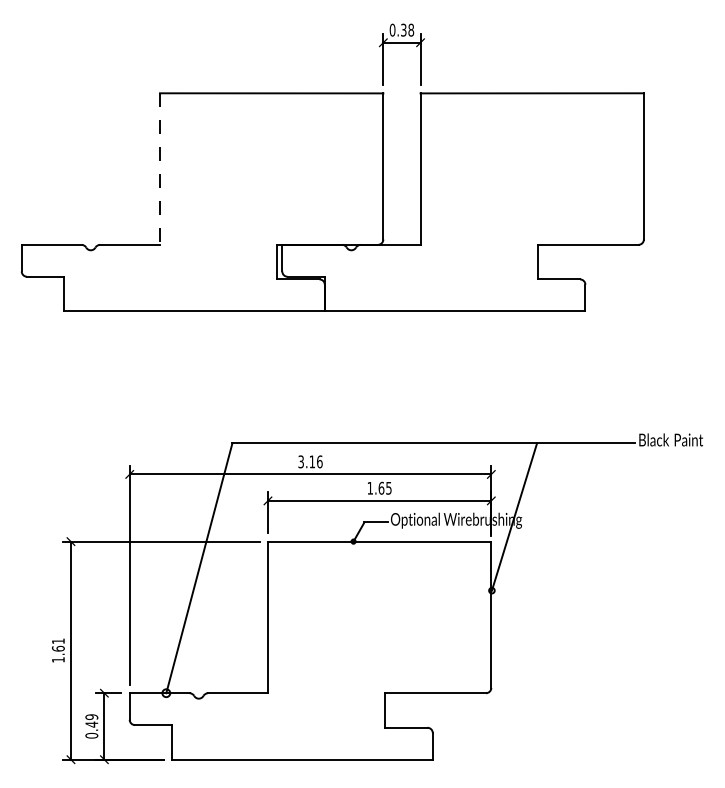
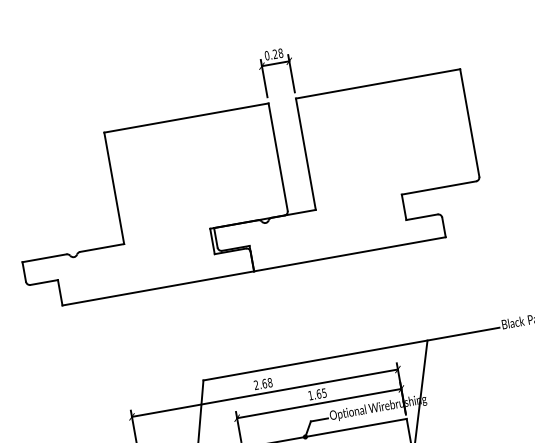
text: (403, 30) -> (275, 54), 0.38 -> 0.28
line: (159, 169) -> (113, 188), dashed -> solid
text: (310, 461) -> (263, 383), 3.16 -> 2.68

